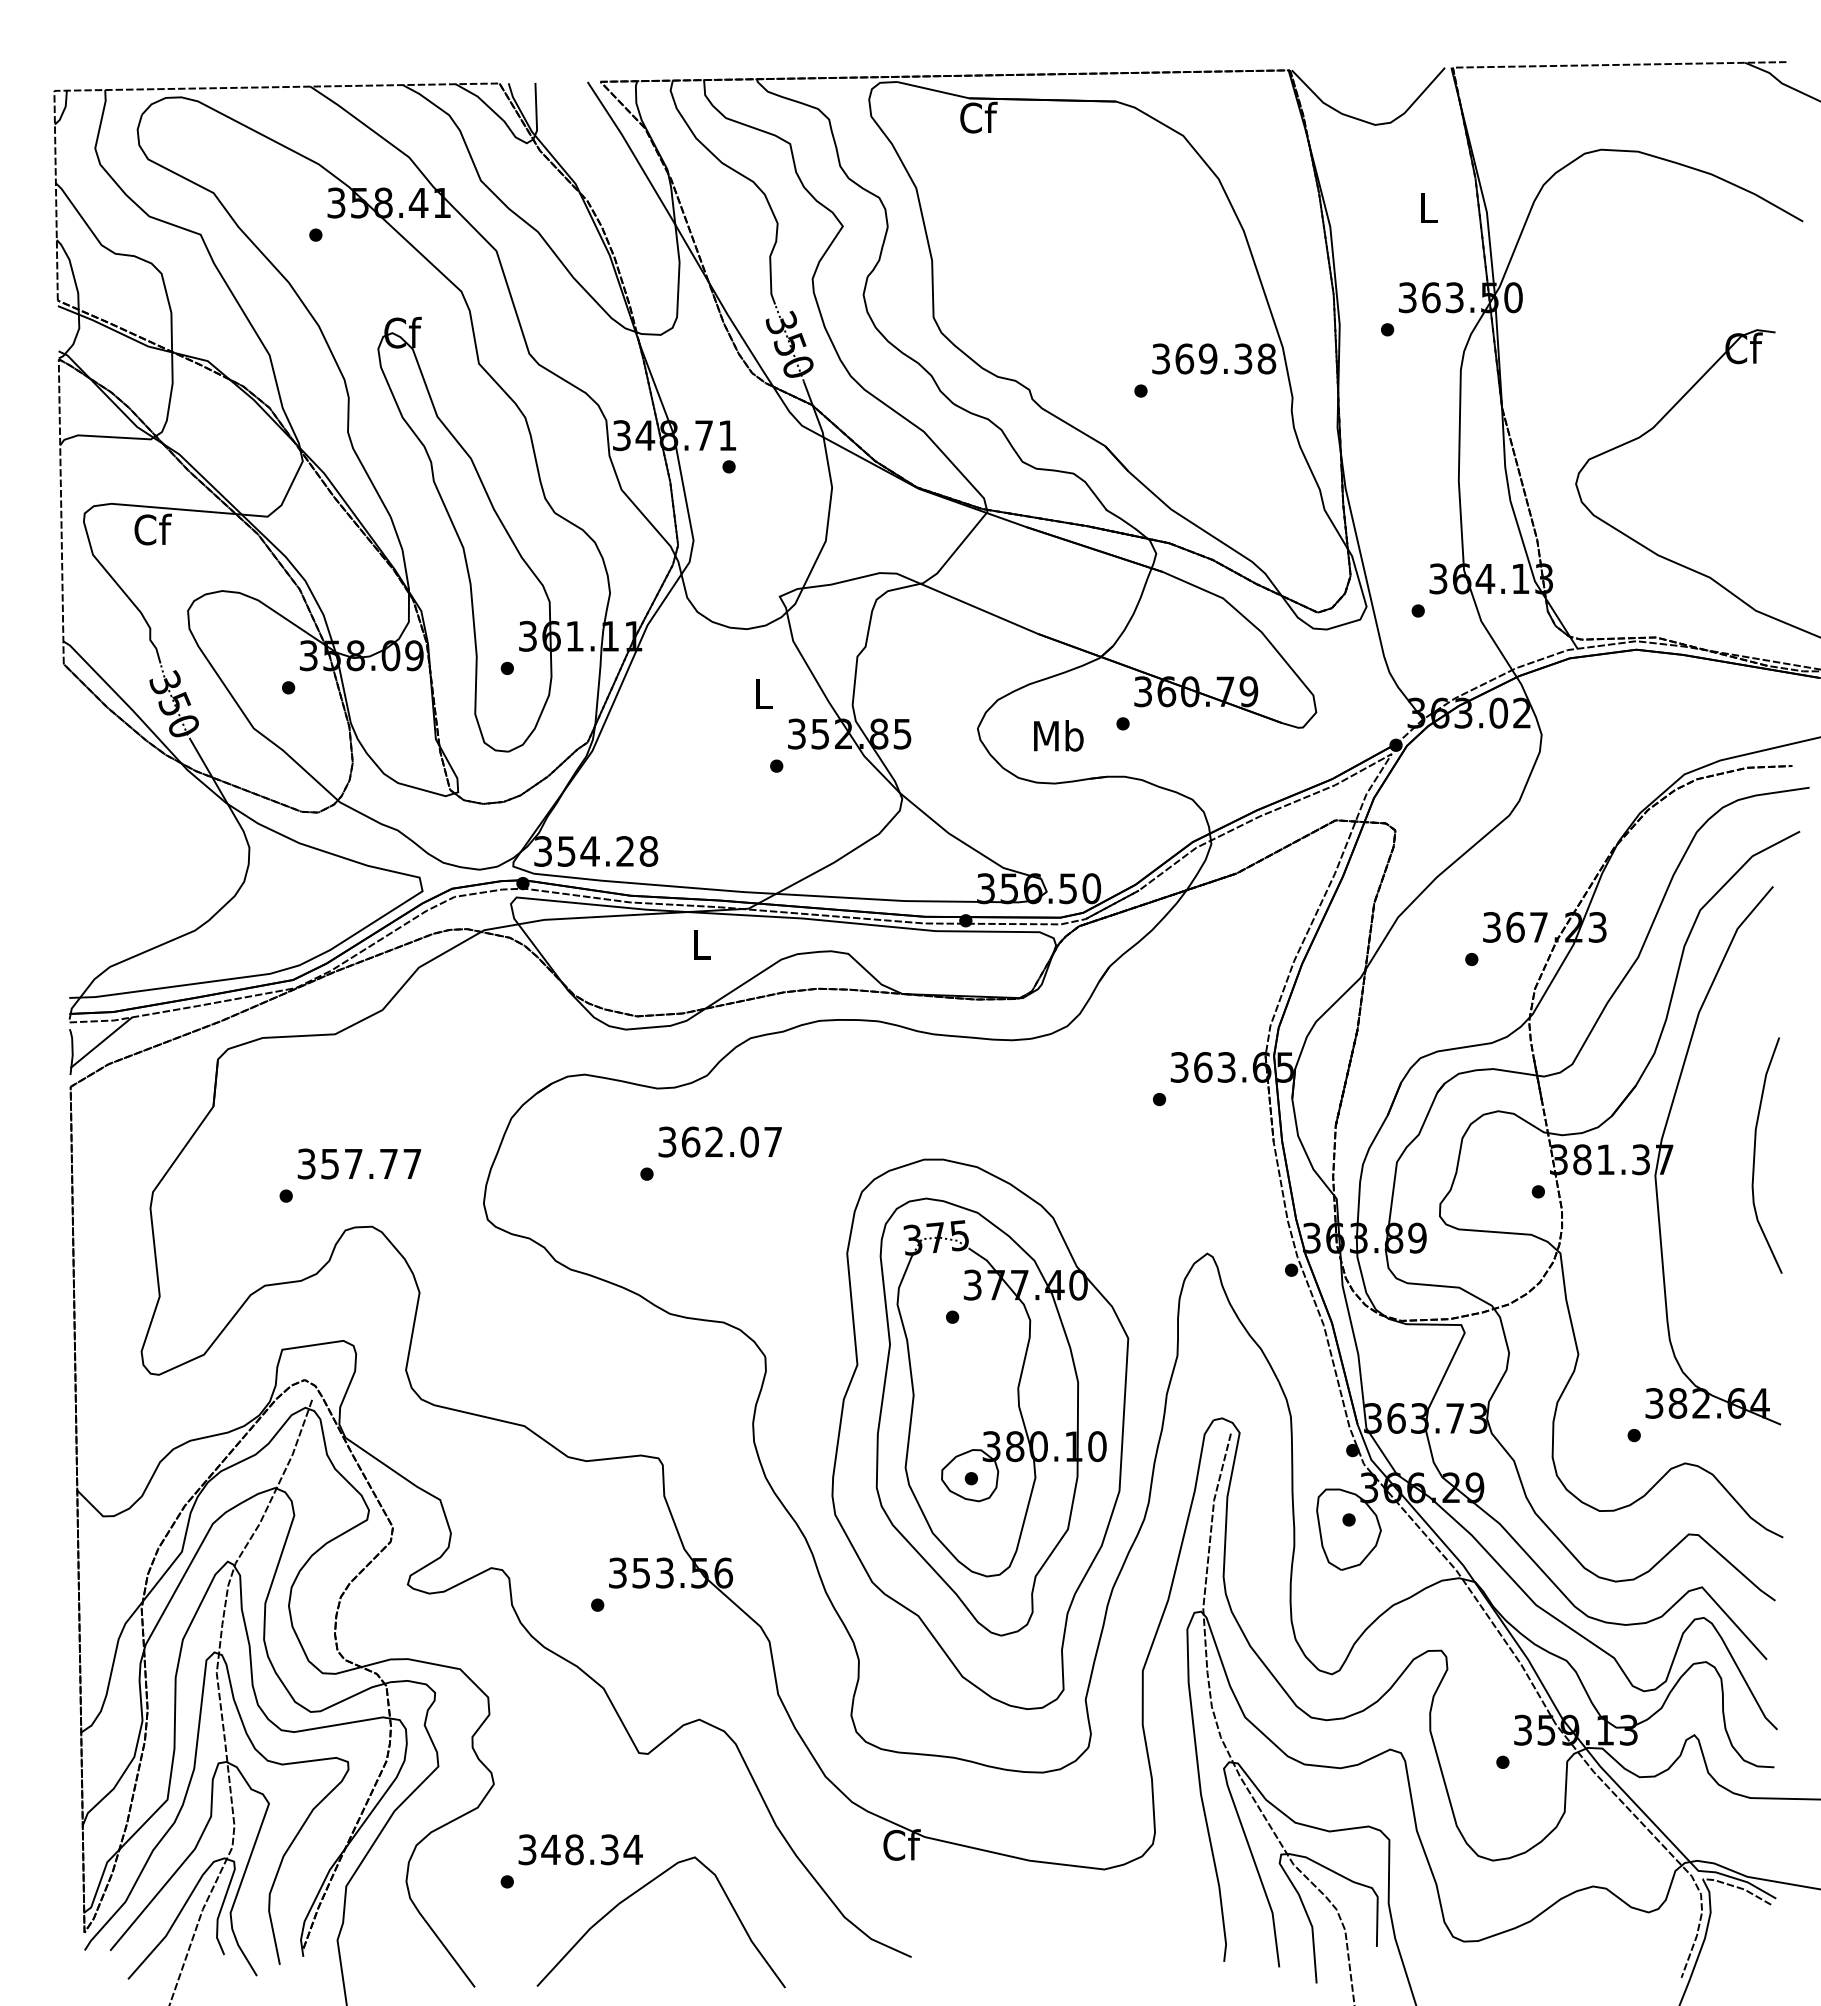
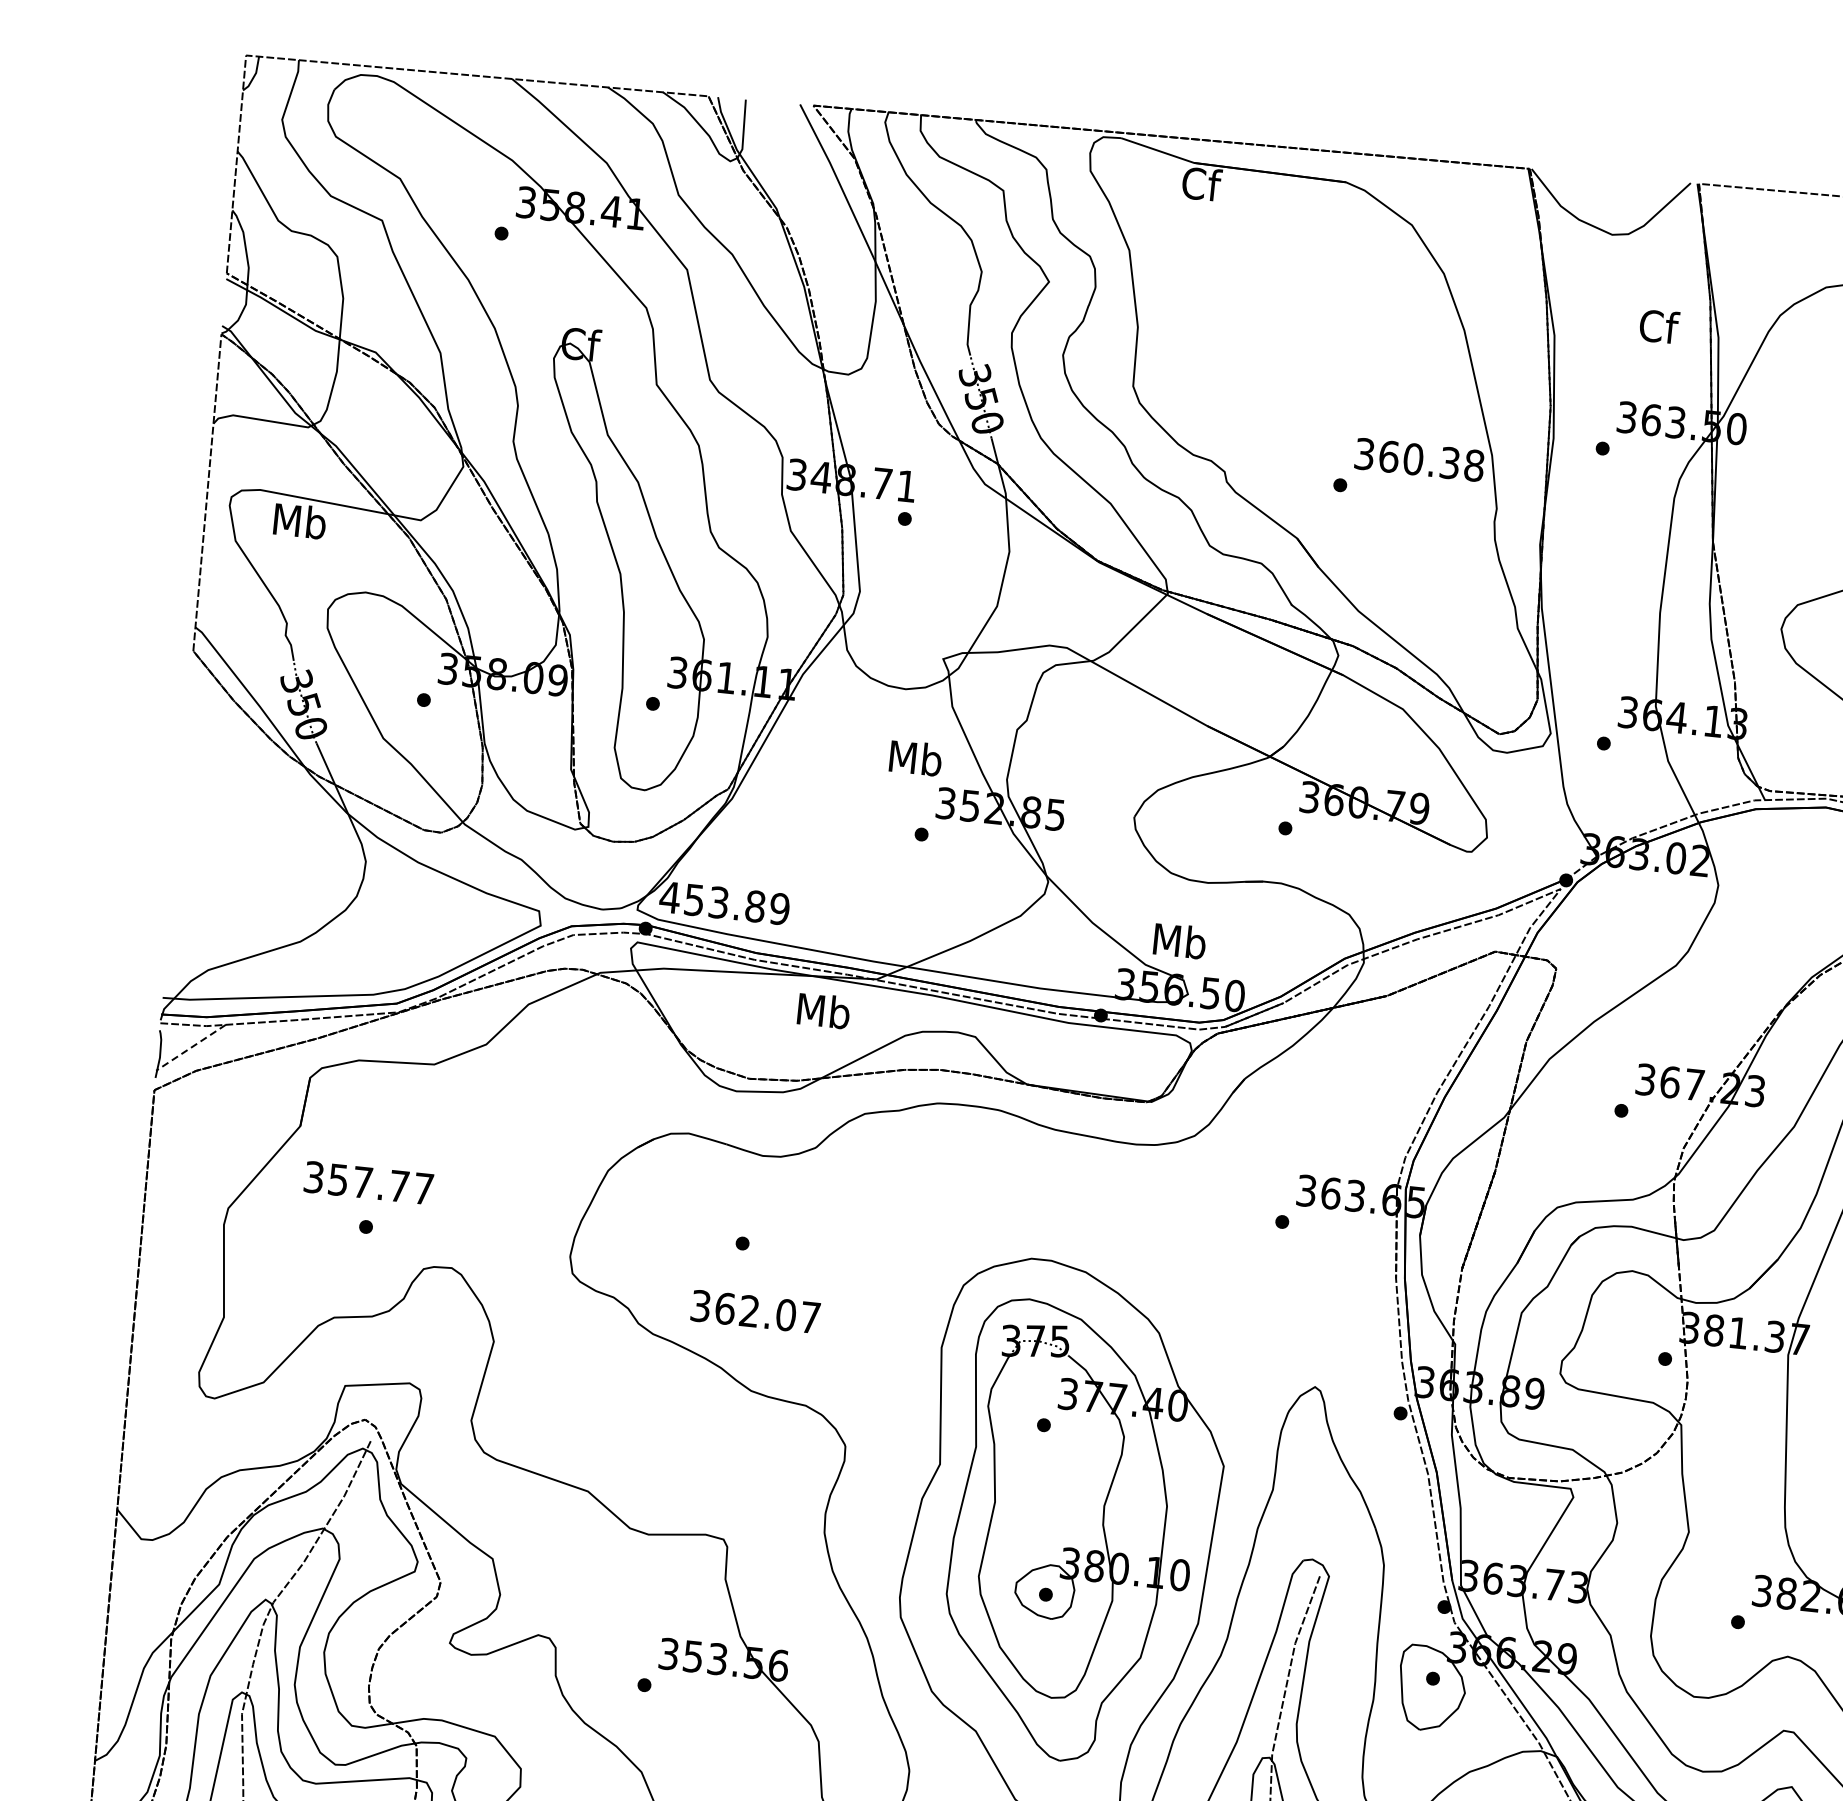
text: (1429, 207) -> (1659, 326), L -> Cf
text: (1207, 358) -> (1412, 458), 369.38 -> 360.38
text: (152, 529) -> (300, 521), Cf -> Mb
text: (763, 693) -> (915, 757), L -> Mb
text: (1058, 735) -> (1179, 940), moved
text: (595, 851) -> (724, 903), 354.28 -> 453.89
text: (701, 943) -> (824, 1010), L -> Mb
line: (100, 1043) -> (190, 1048), solid -> dashed
text: (719, 1141) -> (754, 1311), moved
text: (359, 1163) -> (368, 1182), moved

